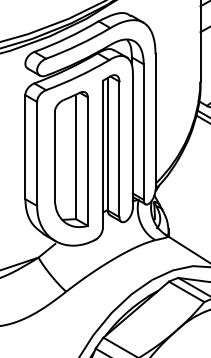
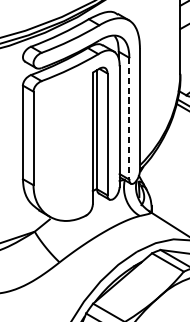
line: (143, 132) -> (129, 119), solid -> dashed
part: (71, 159) -> (64, 143), removed

